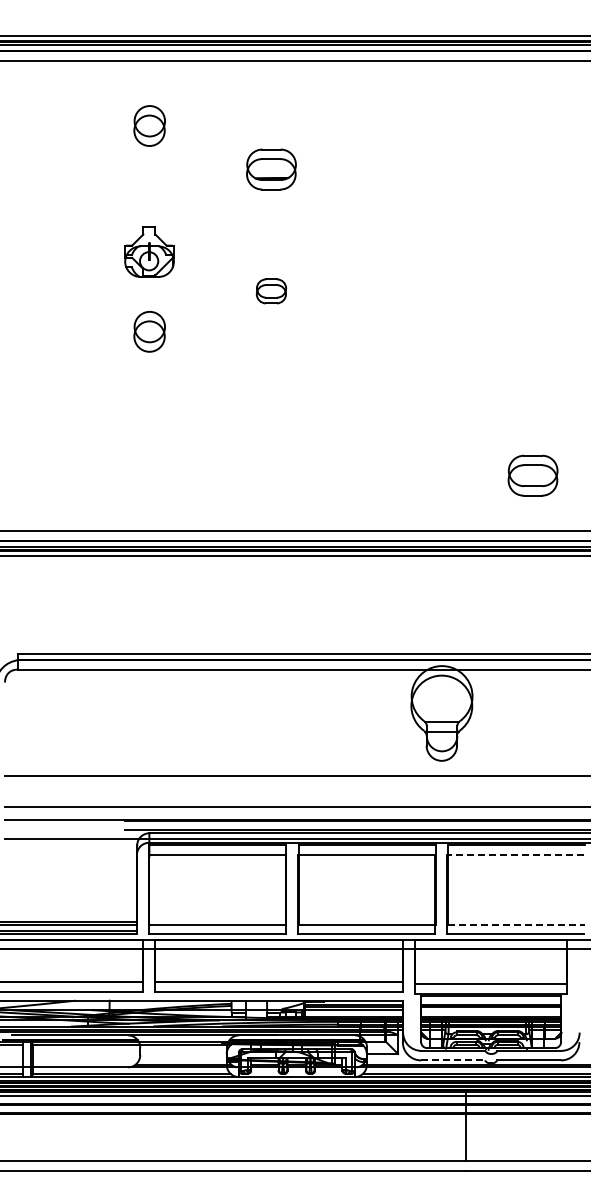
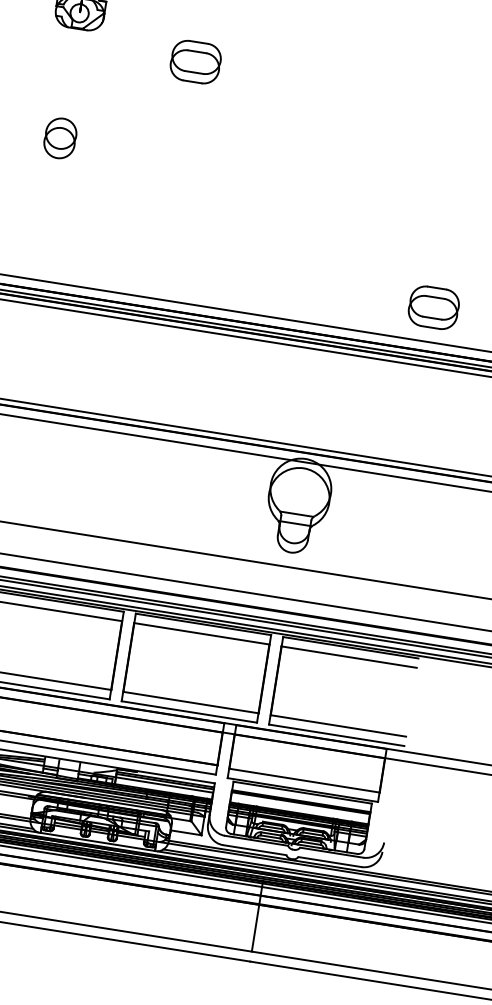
part: (271, 291) -> (195, 62), size x1.67
part: (149, 331) -> (60, 138), moved
part: (532, 475) -> (433, 307), moved
line: (515, 855) -> (348, 657), dashed -> solid
line: (516, 924) -> (338, 725), dashed -> solid
line: (453, 1060) -> (255, 850), dashed -> solid

